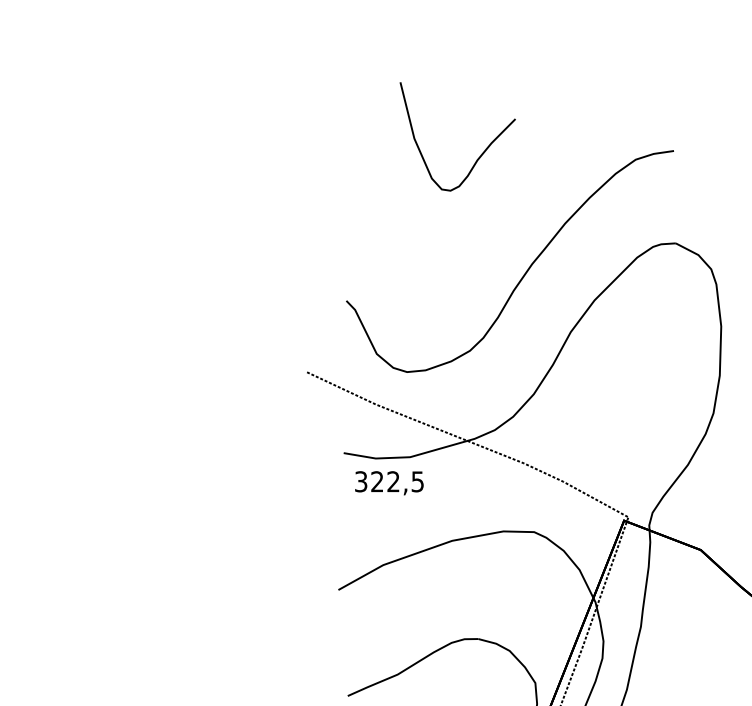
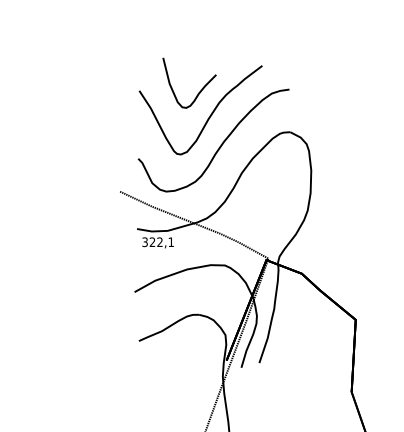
curve: (500, 207) -> (209, 115), added
text: (416, 482) -> (170, 242), 322,5 -> 322,1

